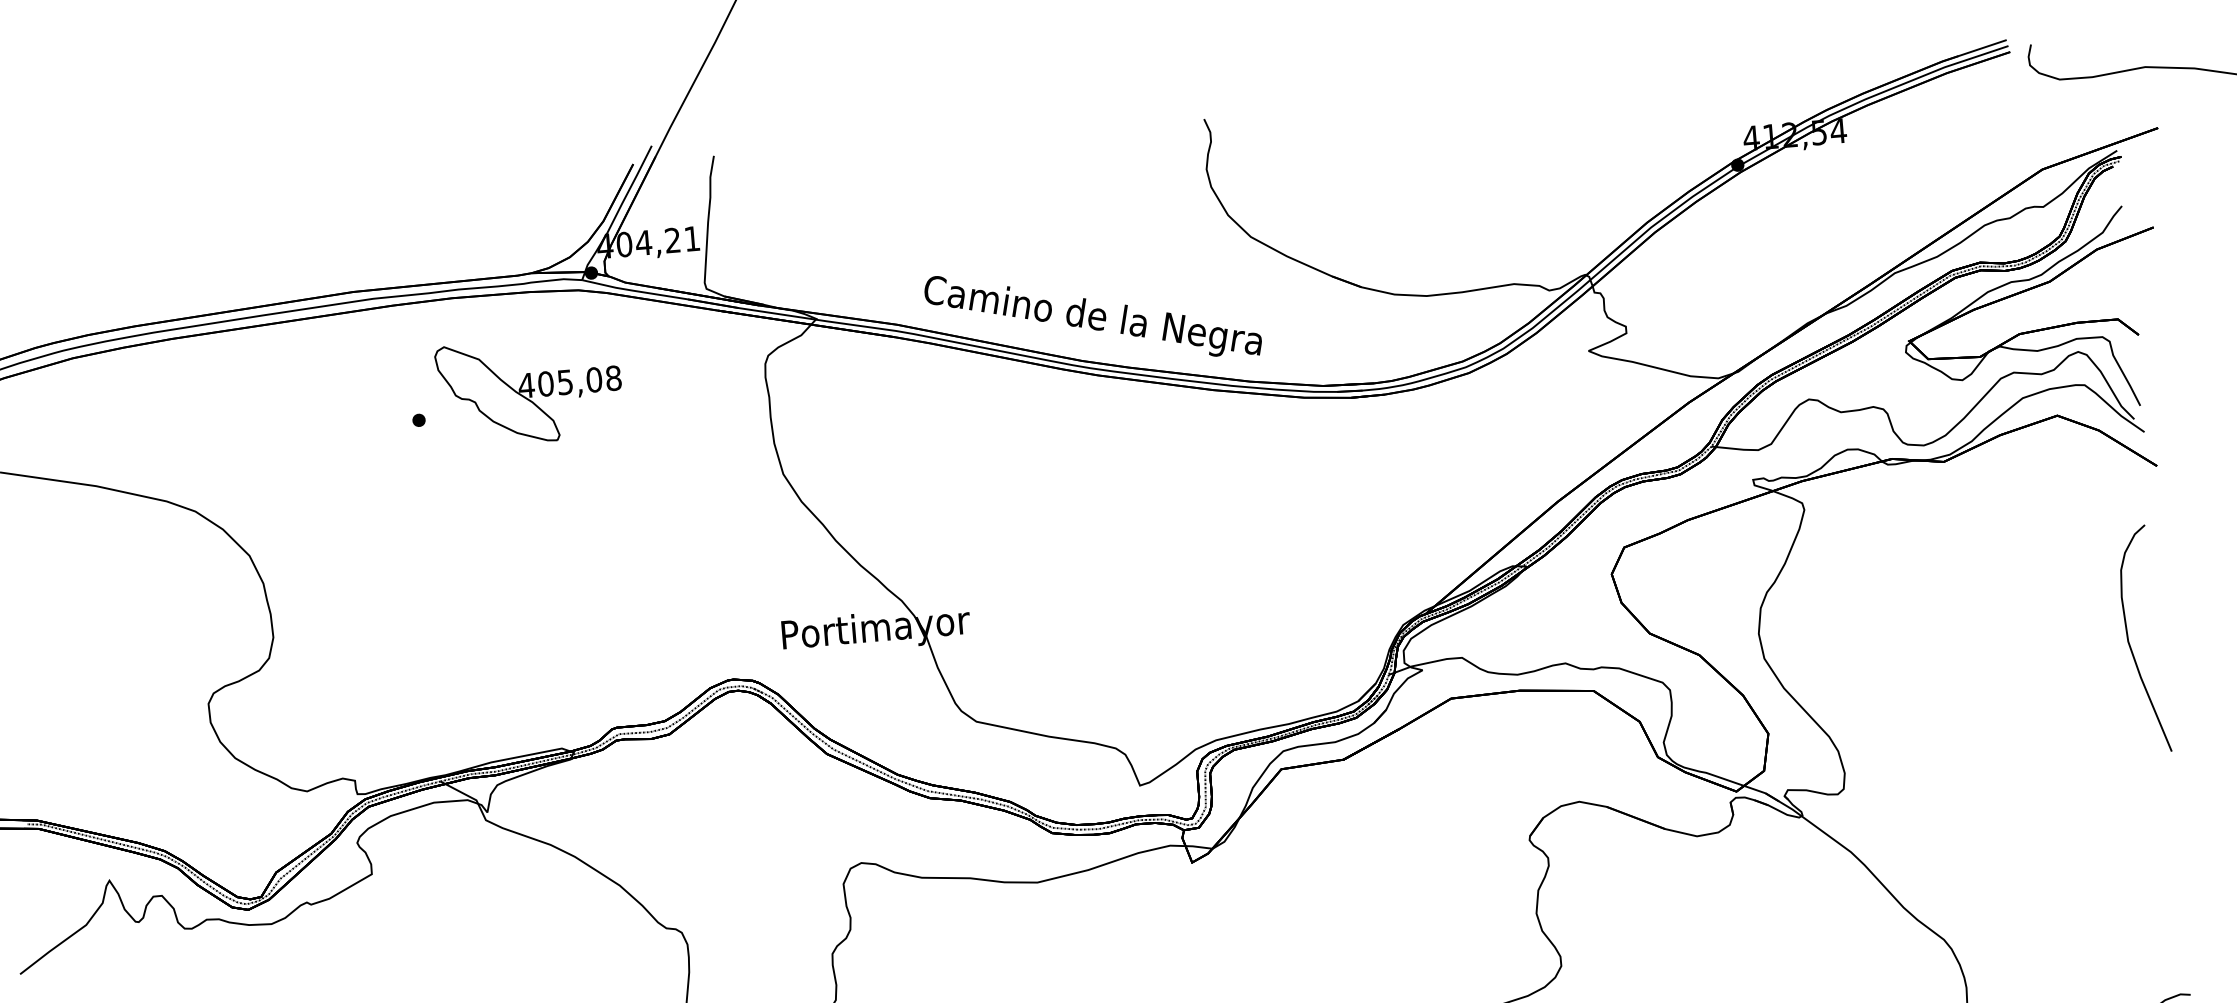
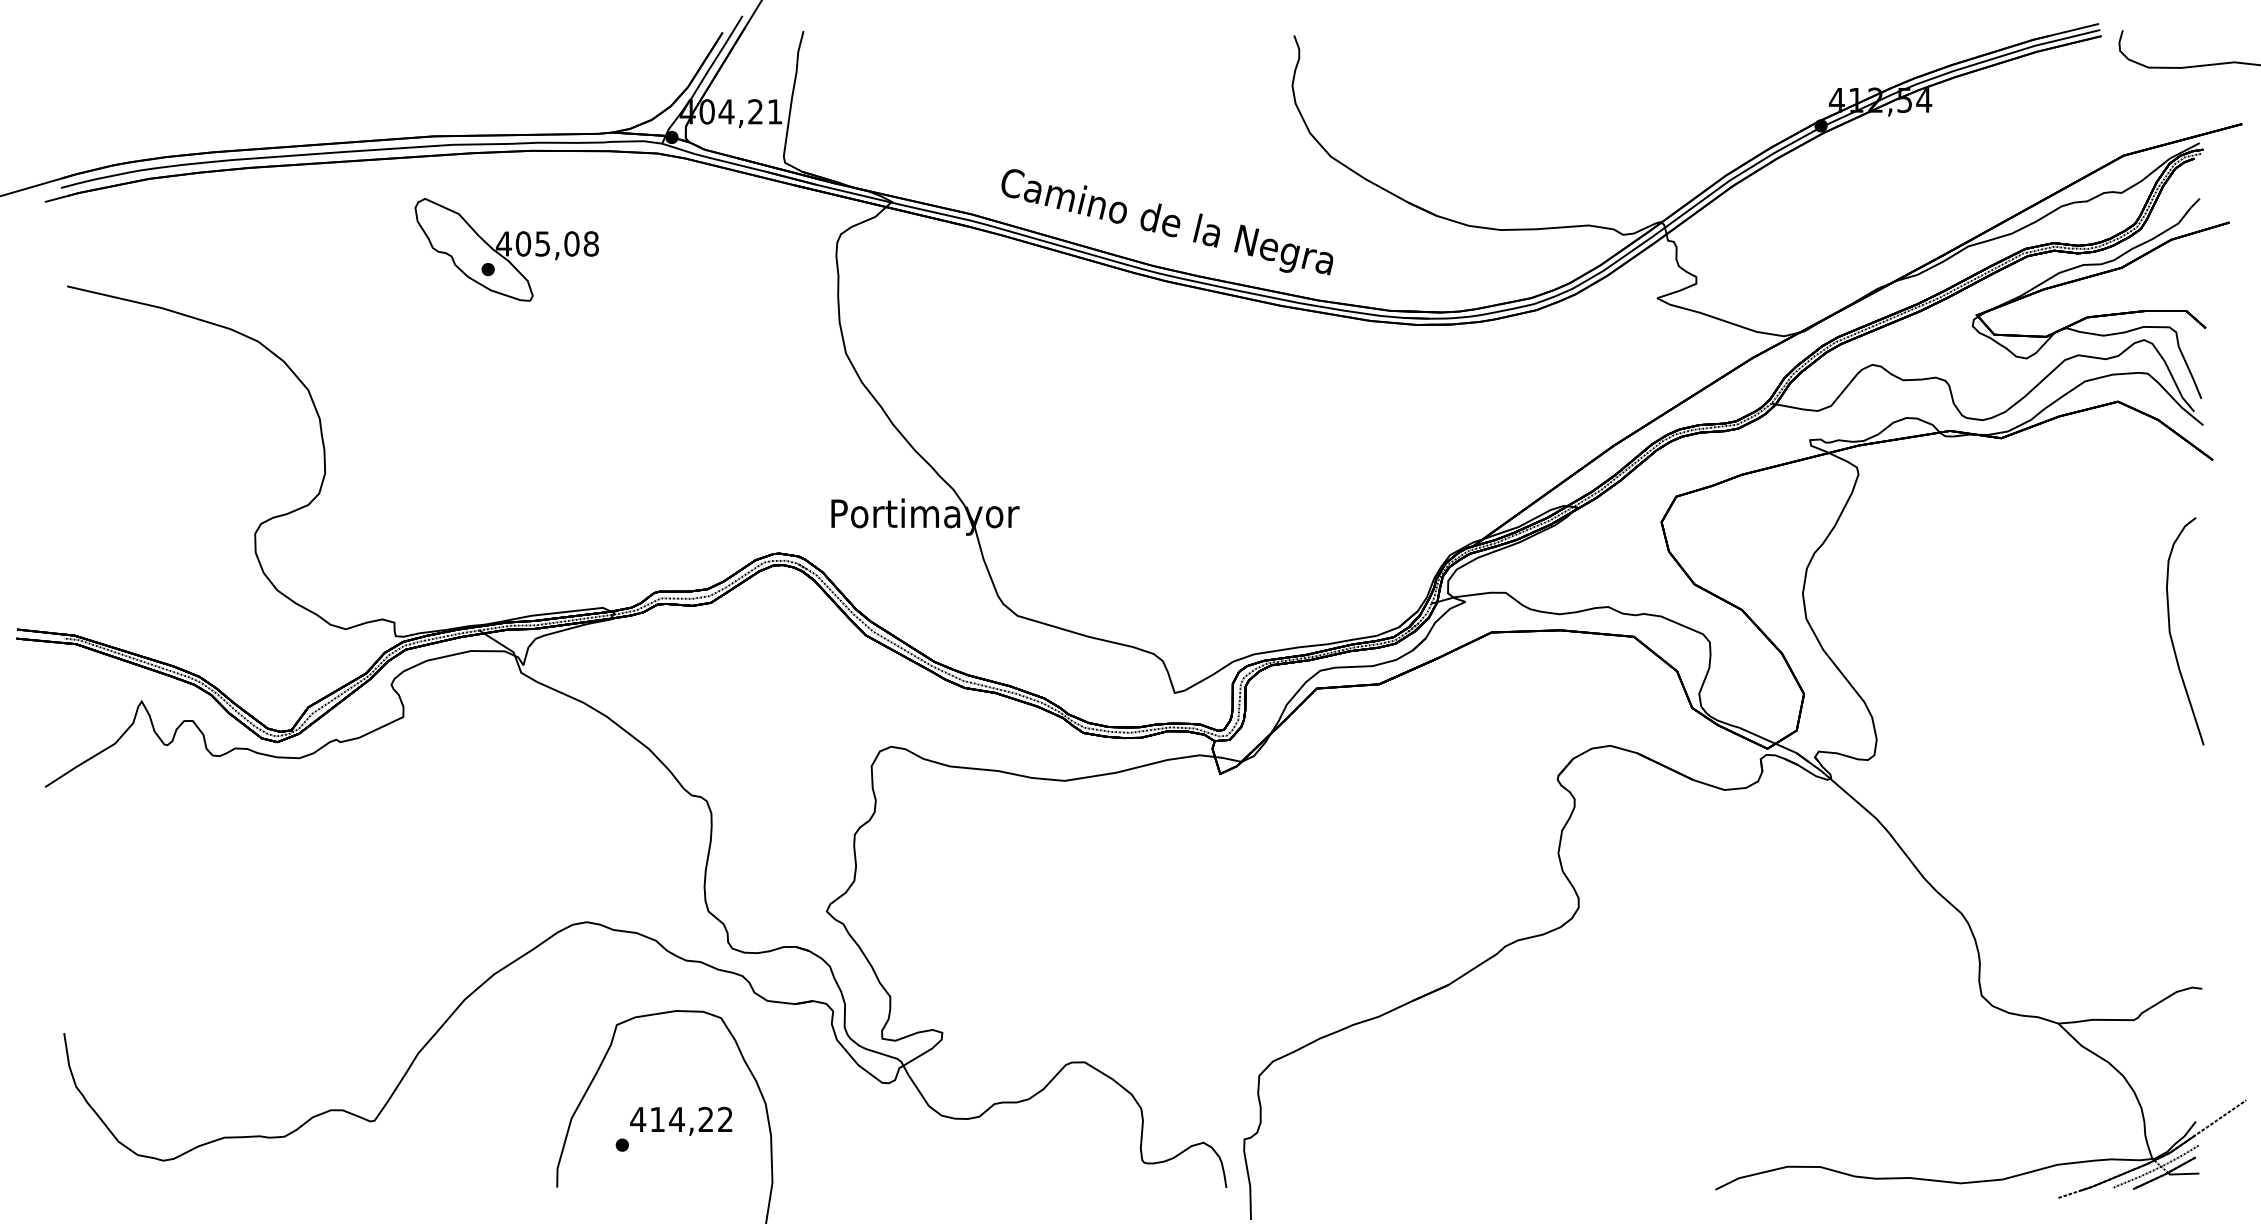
part: (529, 390) -> (506, 249), moved

